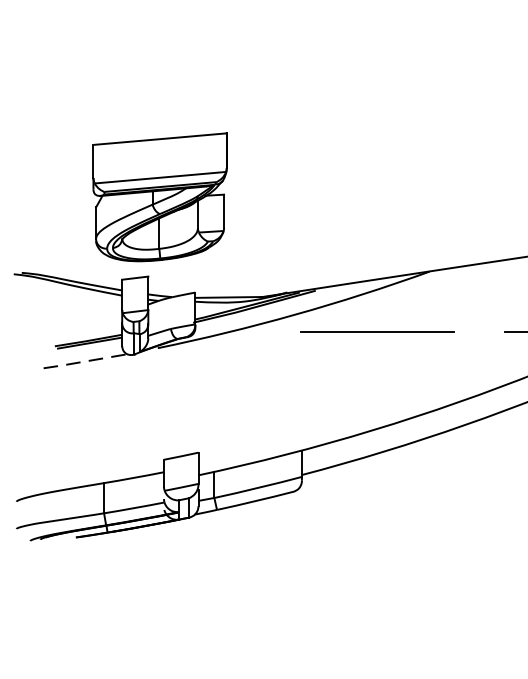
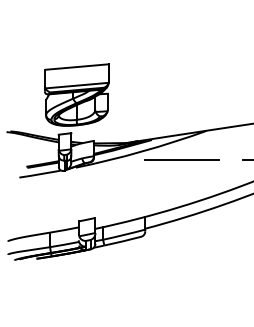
line: (80, 362) -> (38, 174), dashed -> solid

